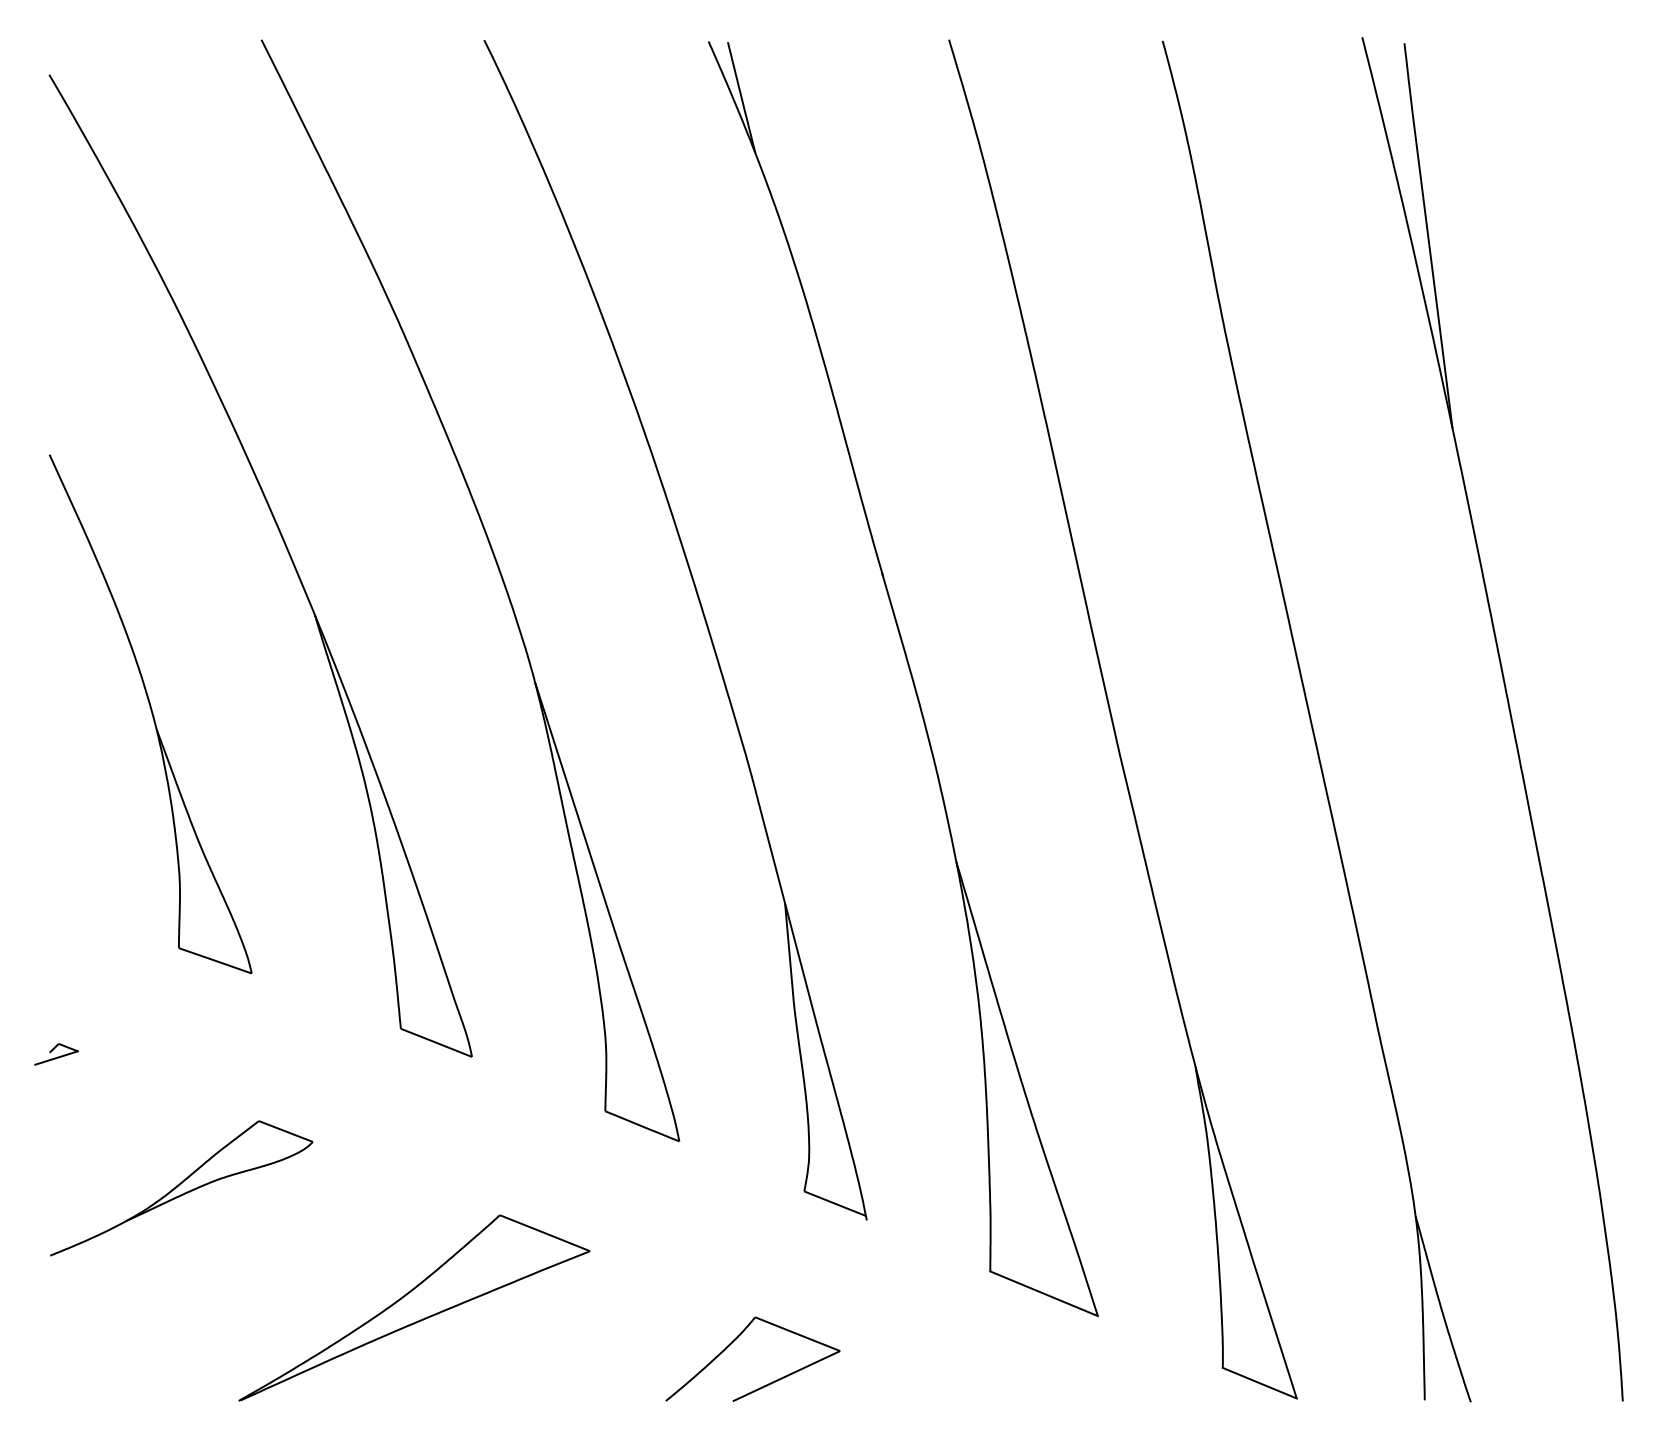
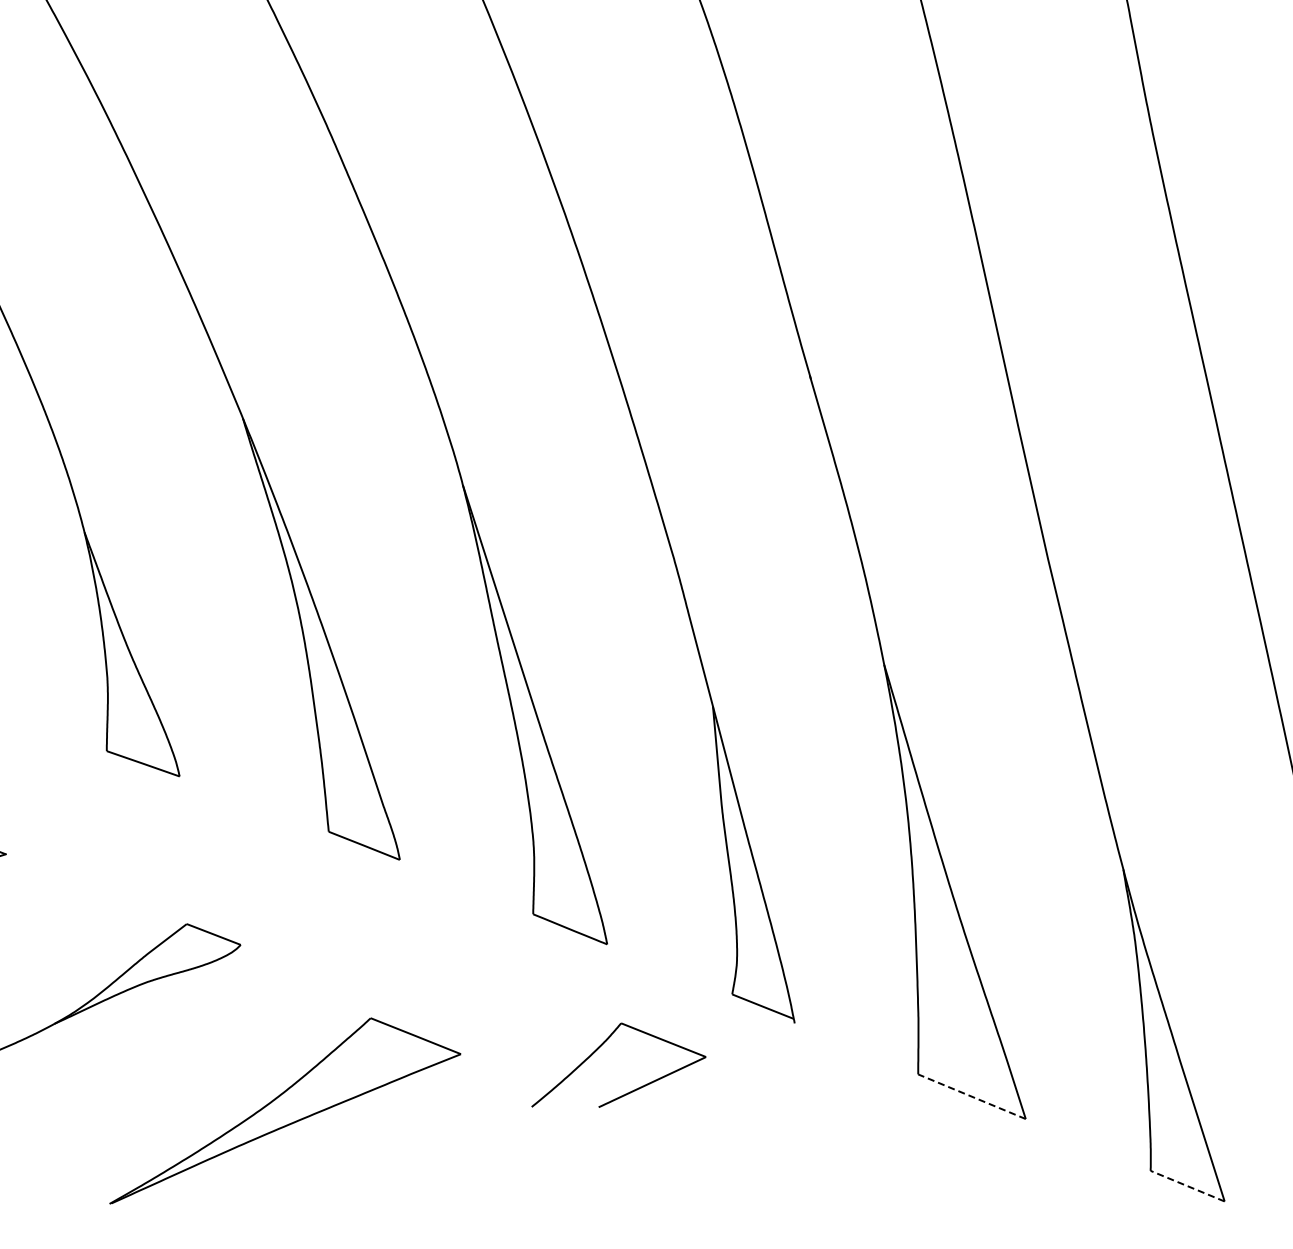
line: (1043, 1293) -> (971, 1096), solid -> dashed
part: (414, 1307) -> (285, 1110), moved
part: (735, 1340) -> (601, 1046), moved
line: (1259, 1383) -> (1187, 1186), solid -> dashed

